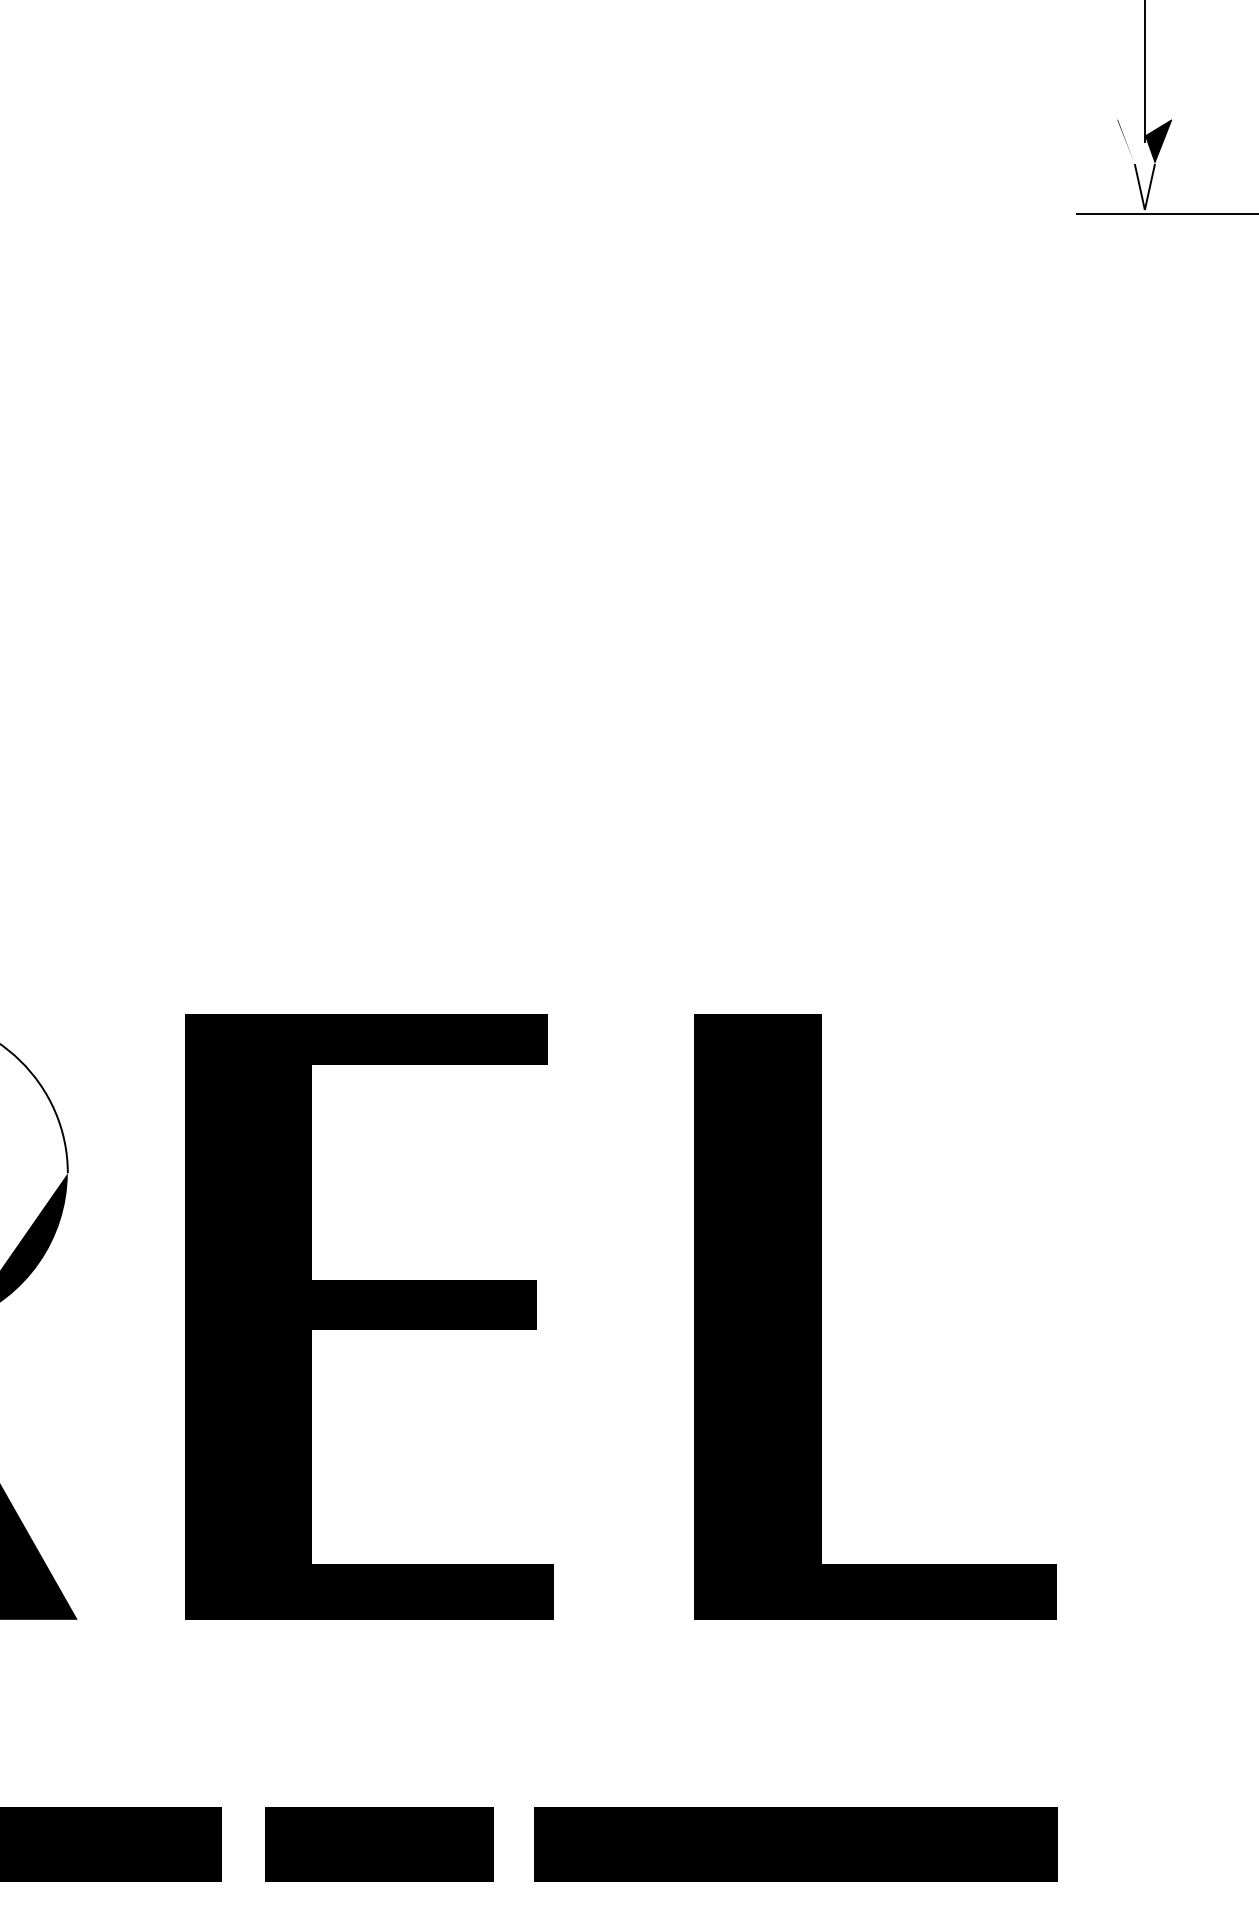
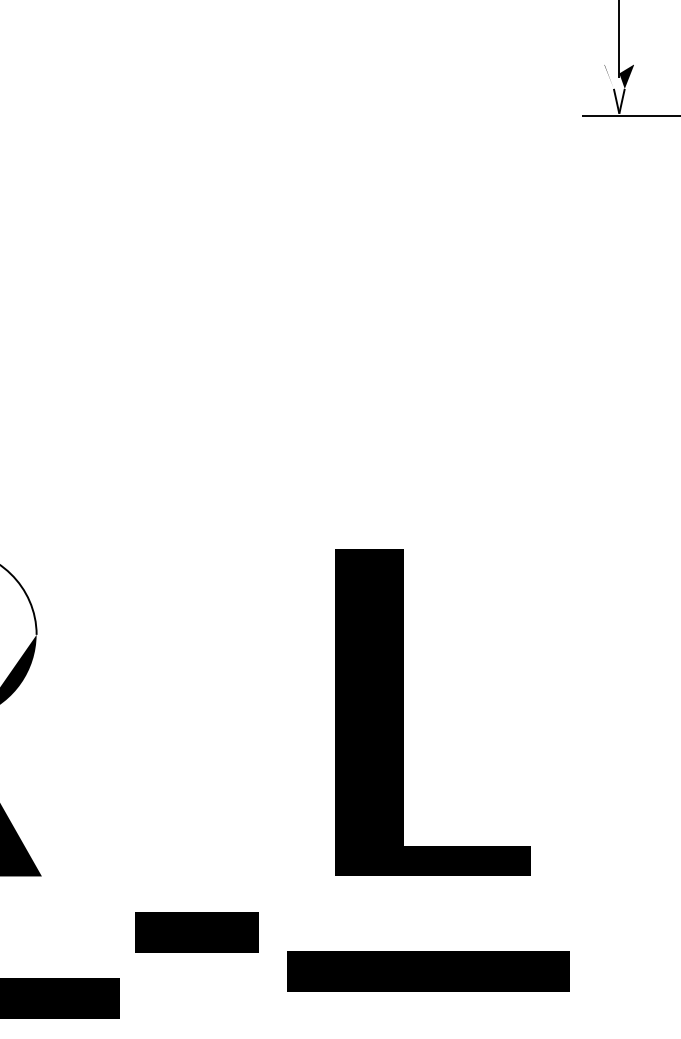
fill: (368, 1316) -> (199, 712), removed
part: (821, 1316) -> (403, 712), moved
part: (378, 1845) -> (196, 932), moved
part: (795, 1845) -> (428, 971), moved

